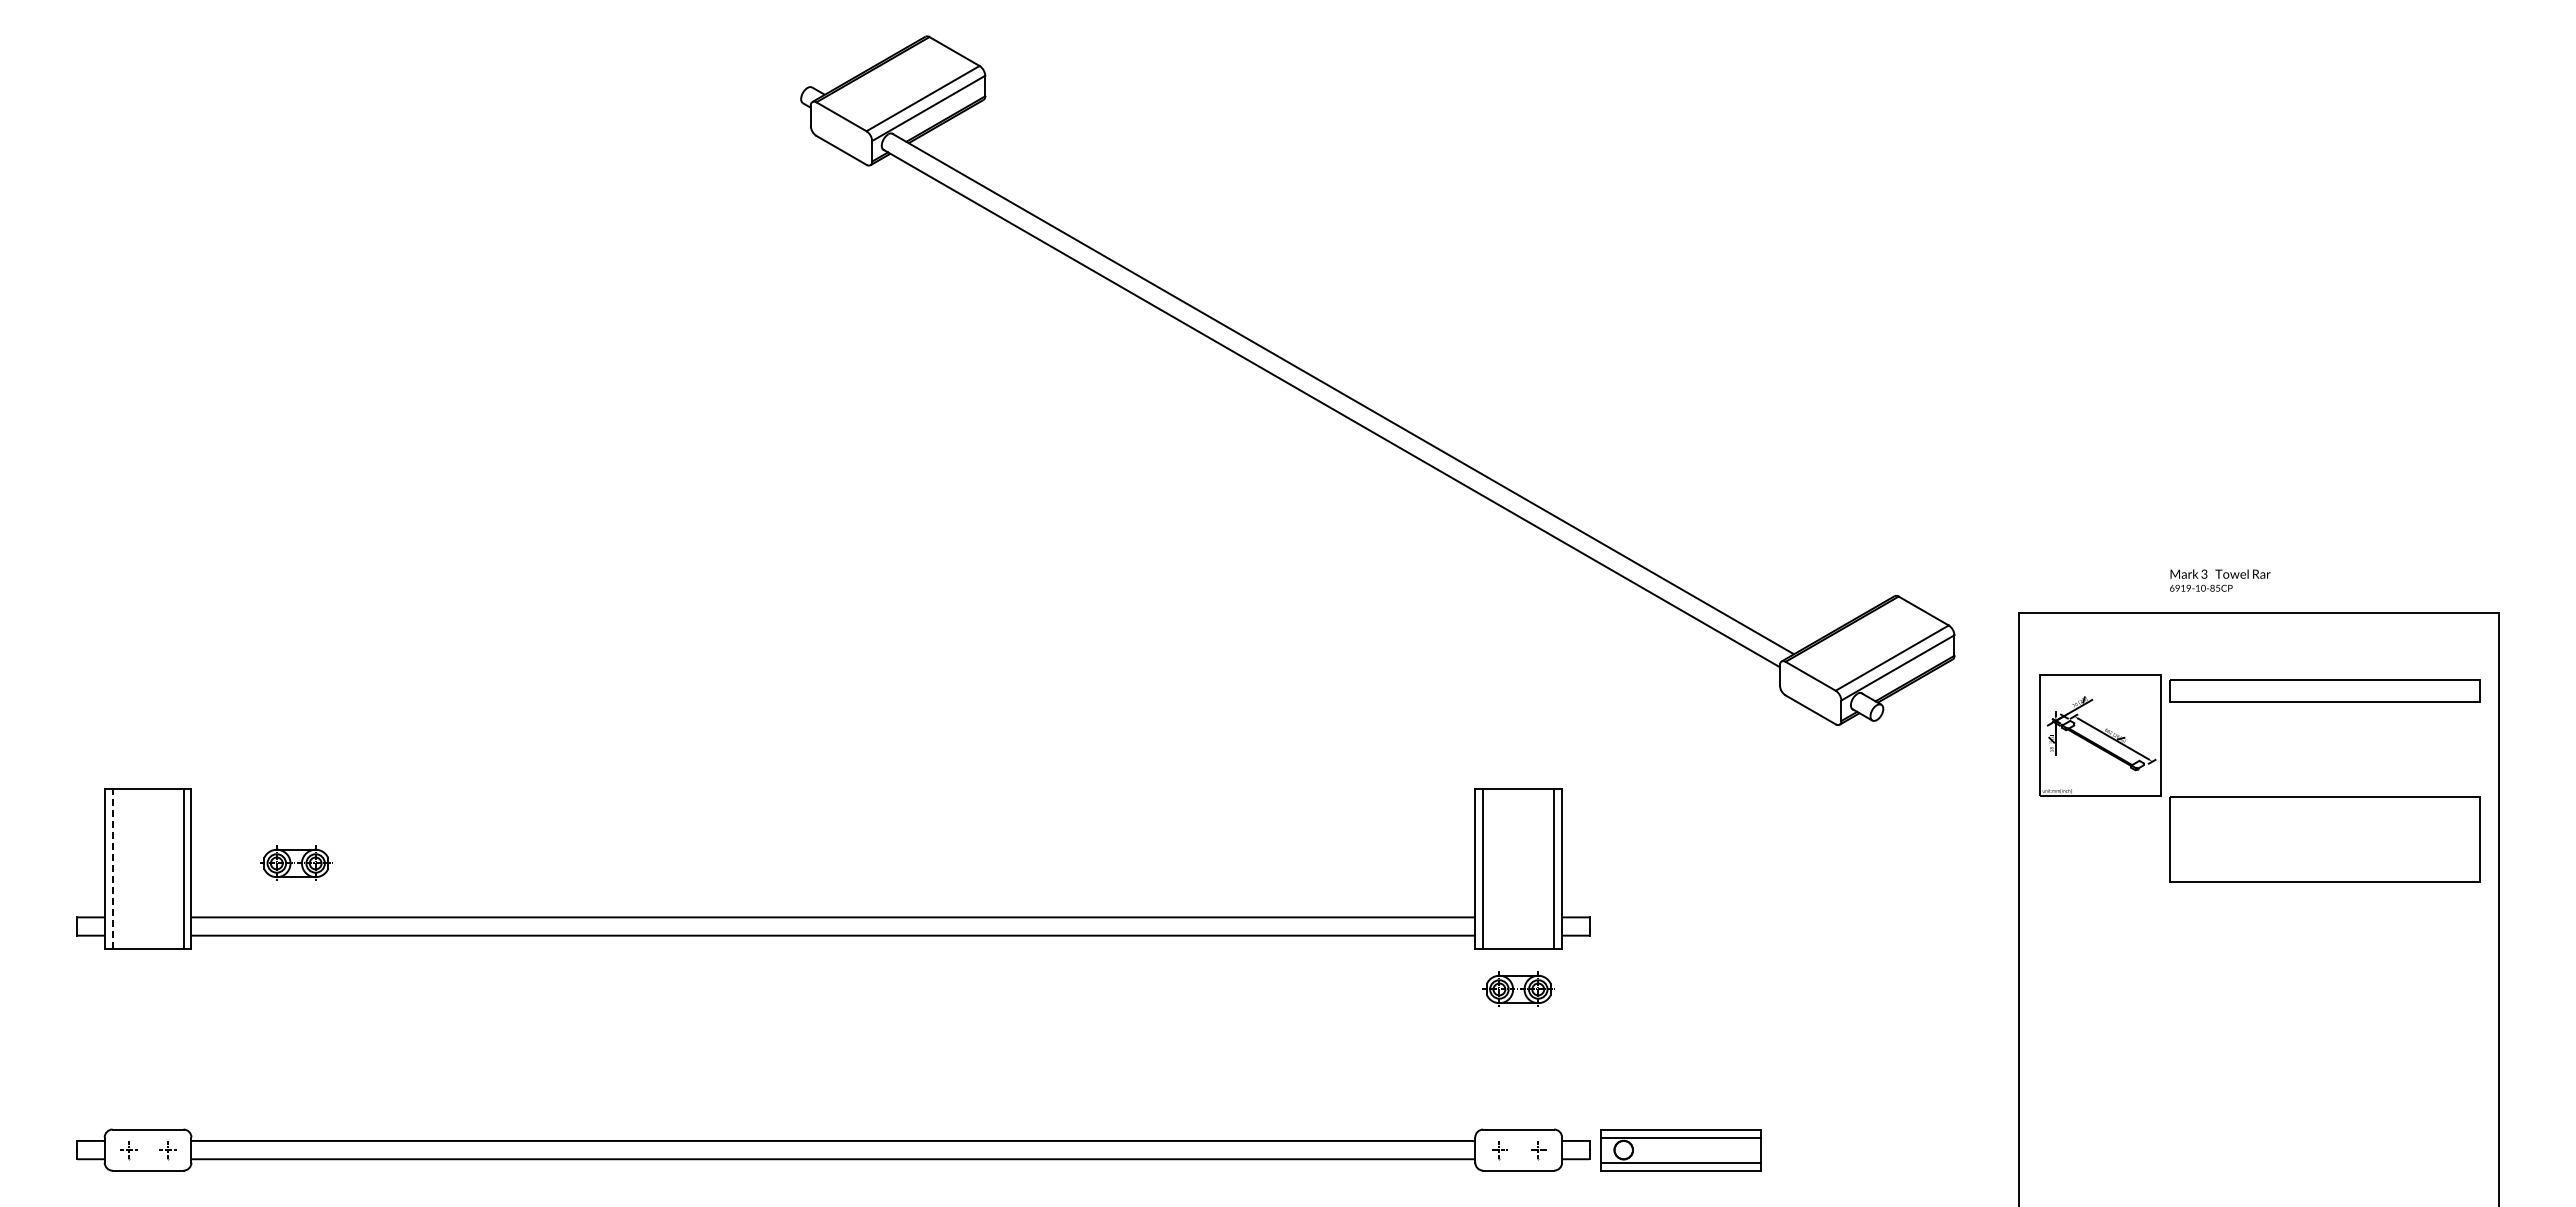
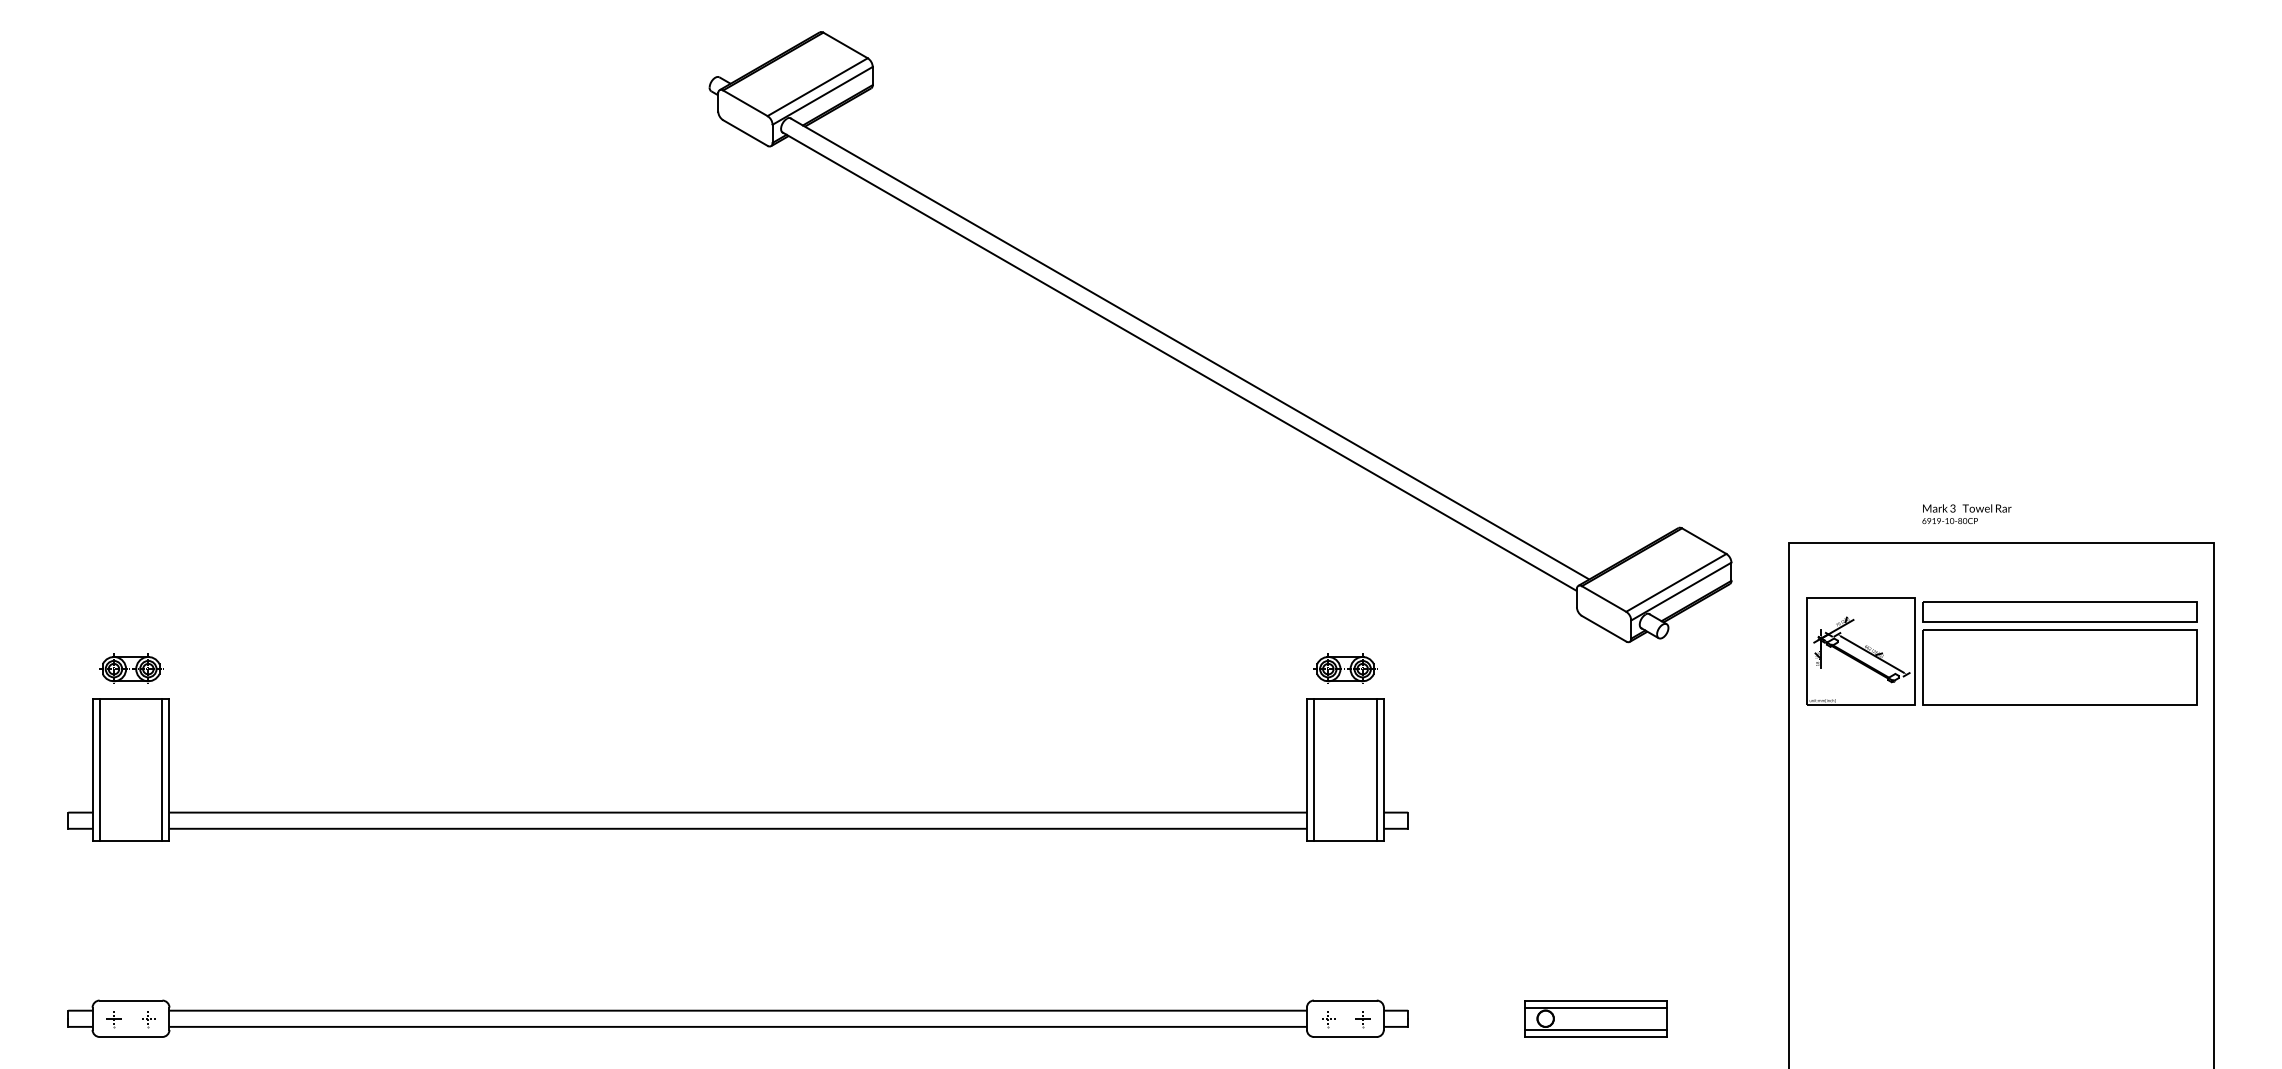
text: (2217, 587) -> (1964, 520), 6919-10-85CP -> 6919-10-80CP
part: (2324, 839) -> (2059, 667), moved
part: (296, 862) -> (131, 668), moved
line: (112, 869) -> (99, 770), dashed -> solid
part: (1518, 988) -> (1345, 668), moved
part: (1680, 1150) -> (1595, 1019), moved

